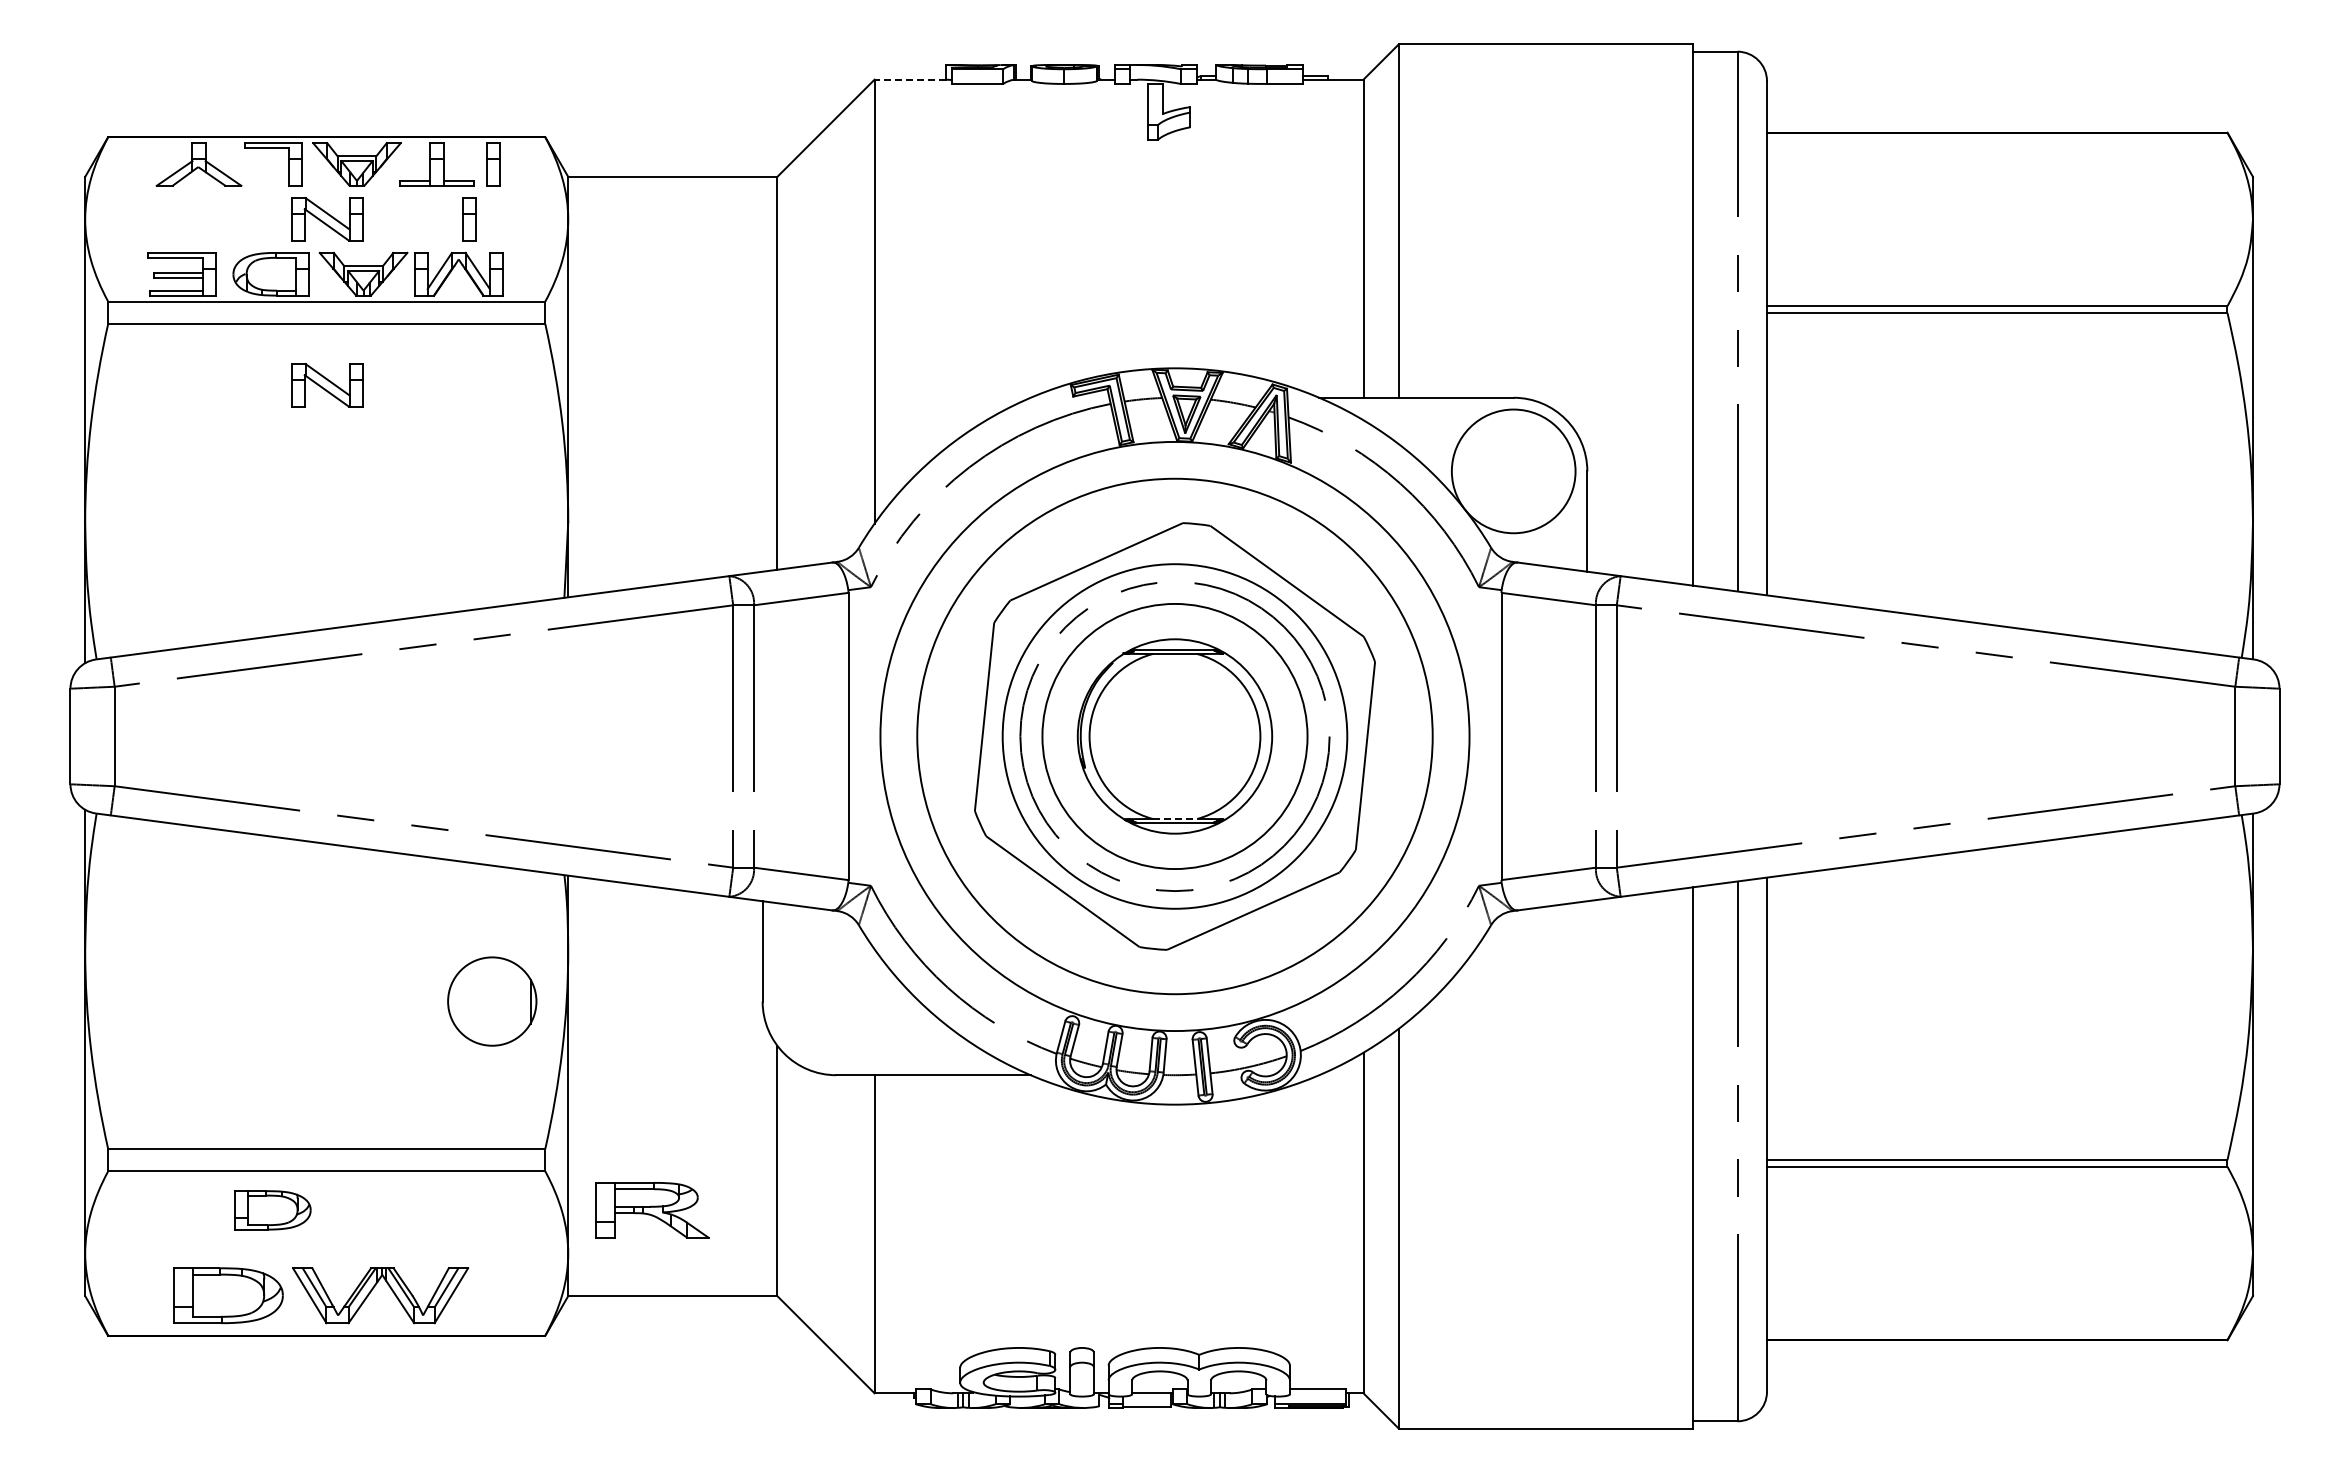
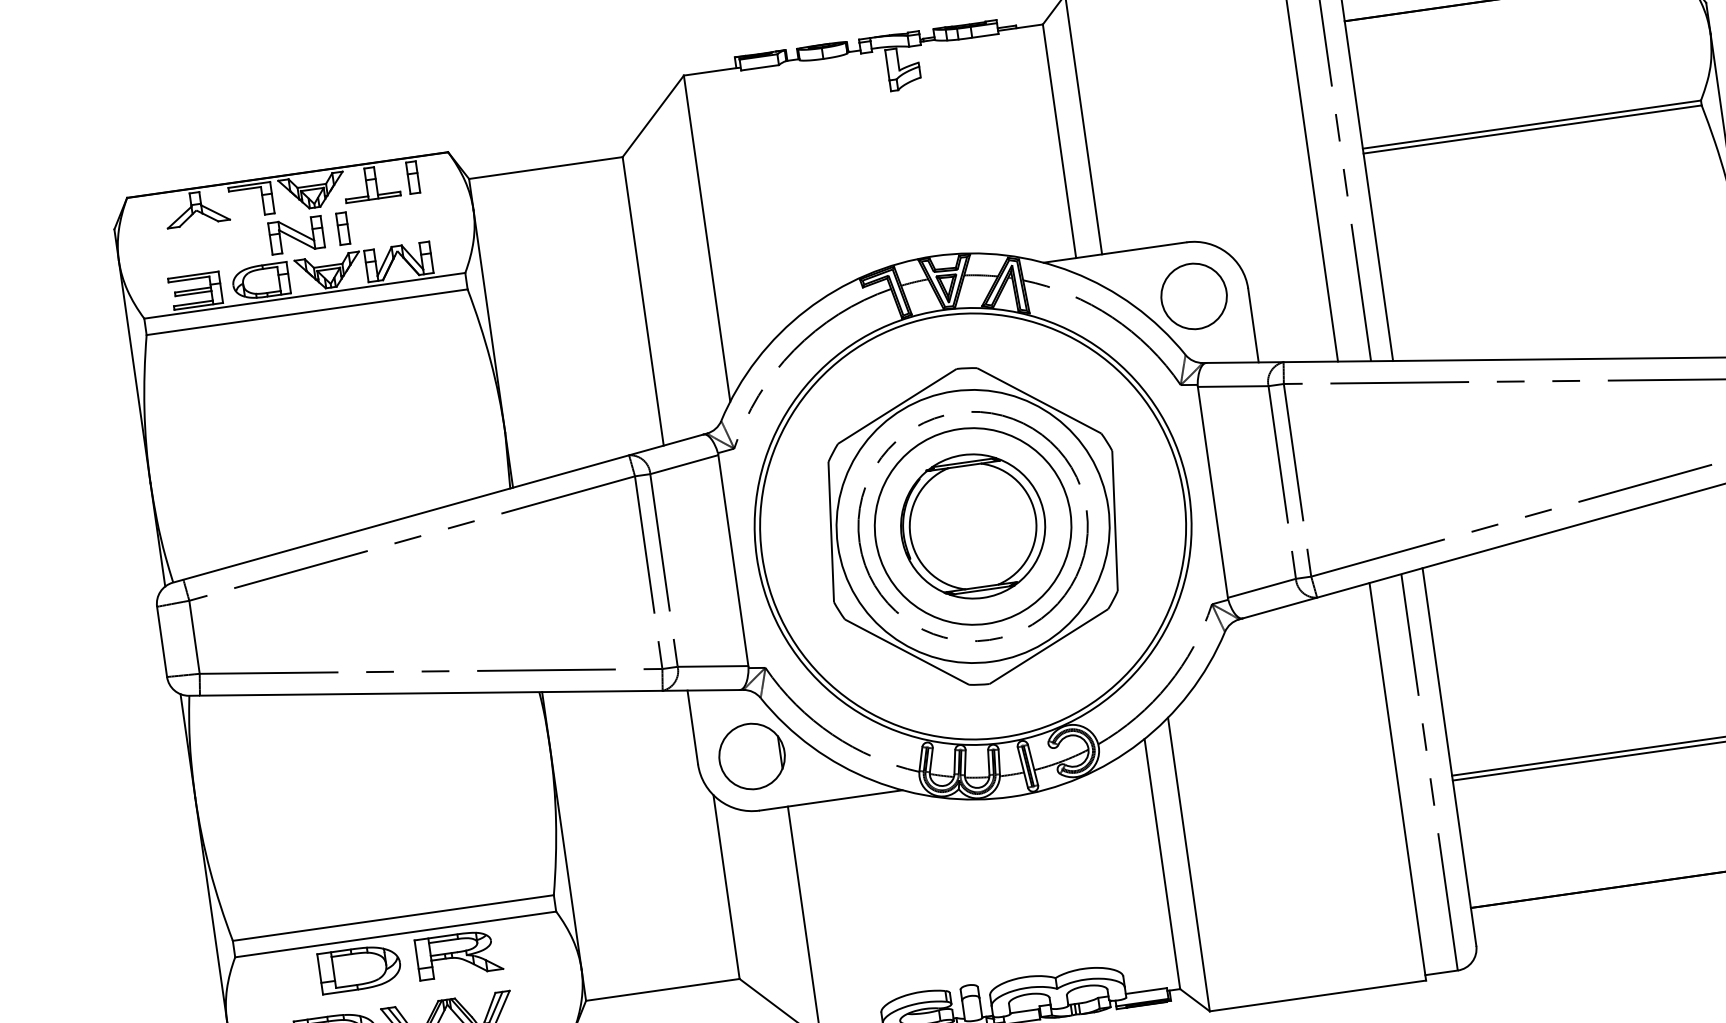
line: (910, 79) -> (710, 71), dashed -> solid
part: (469, 219) -> (343, 228), moved
part: (327, 385) -> (314, 357), removed
circle: (1513, 471) -> (1194, 296), size x0.71
circle: (1174, 736) -> (972, 526), size x0.71
circle: (1174, 736) -> (972, 526), size x1.67
line: (1175, 818) -> (982, 586), dashed -> solid
part: (492, 1001) -> (752, 756), moved
part: (272, 1210) -> (359, 968), size x1.43
part: (652, 1210) -> (459, 954), moved

